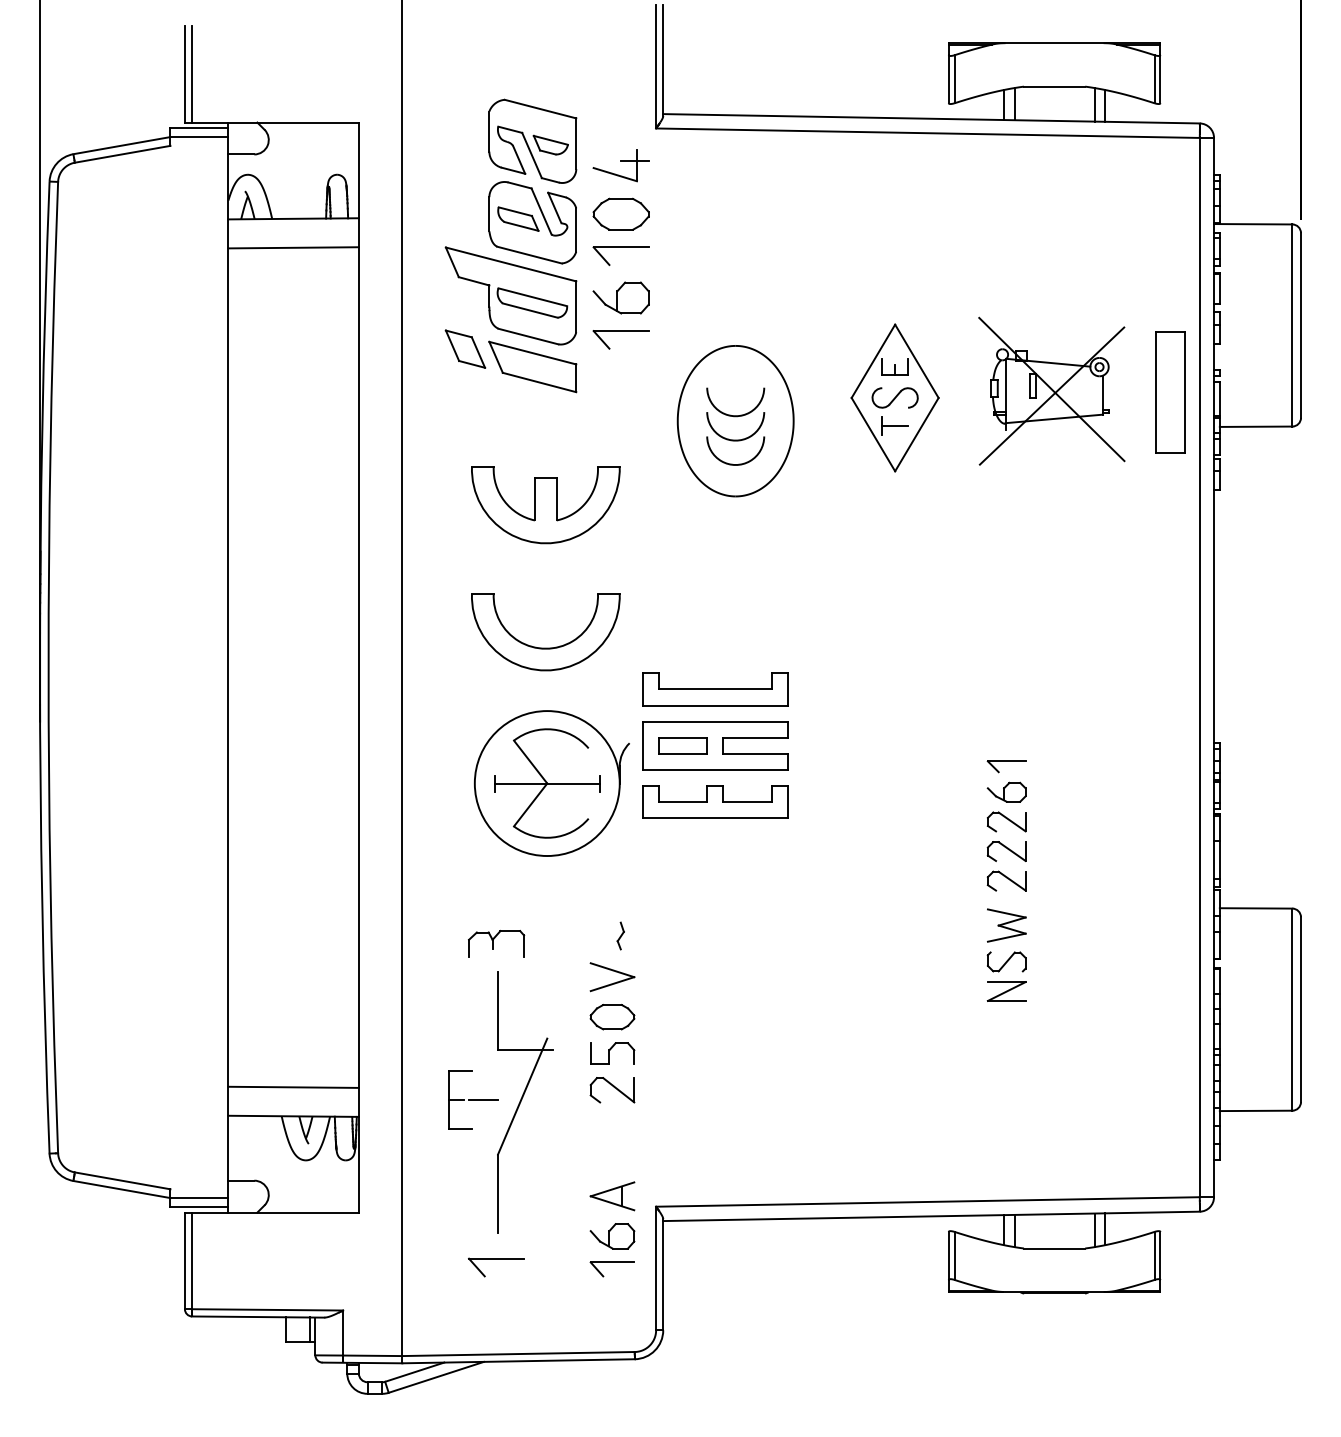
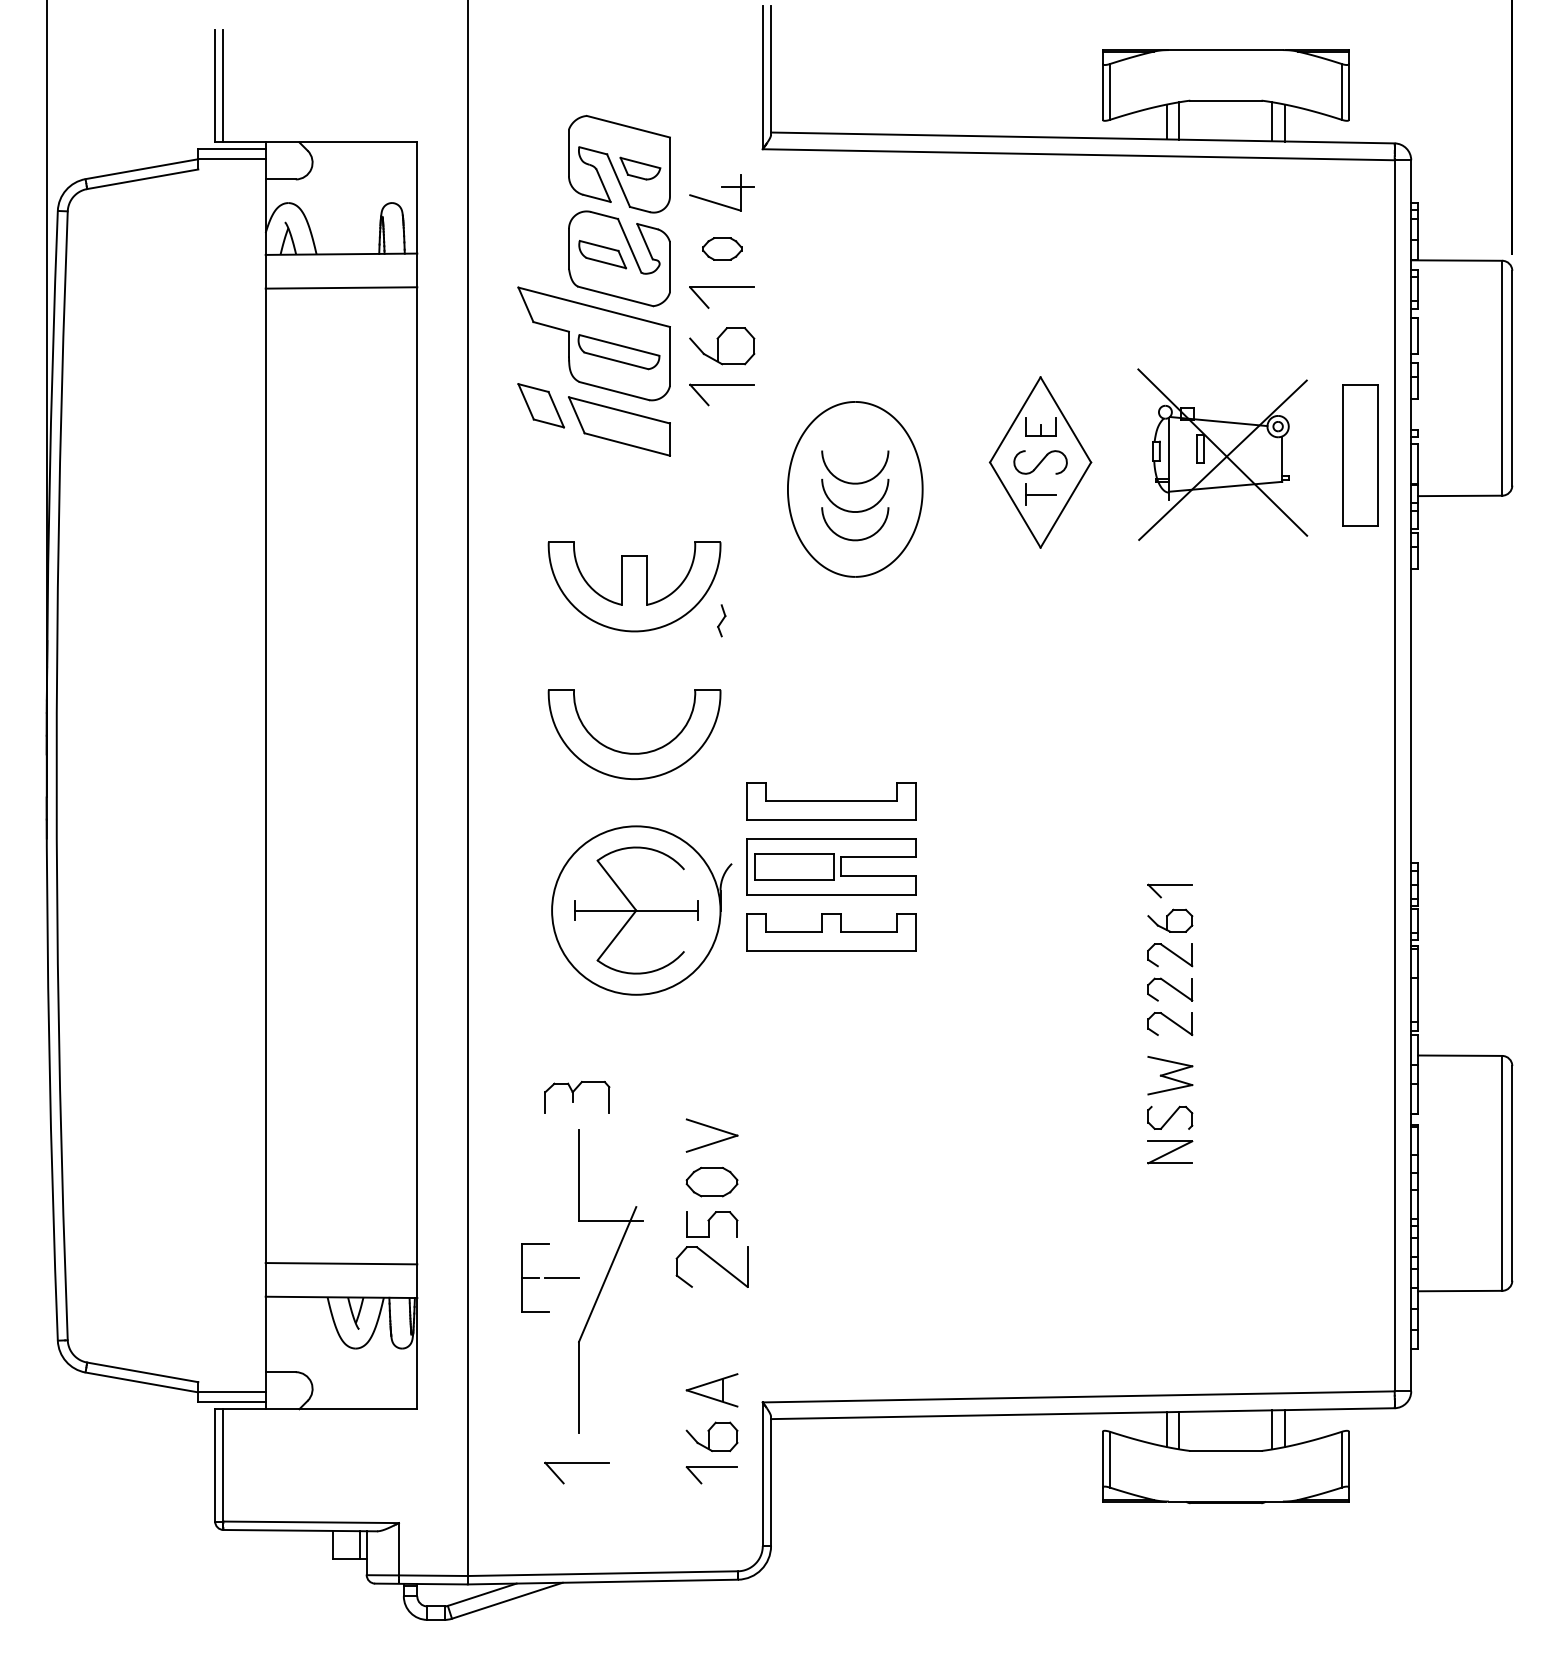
part: (621, 213) -> (722, 248), size x0.6
part: (682, 745) -> (793, 866), size x1.4
part: (620, 935) -> (721, 620), moved
part: (611, 1089) -> (711, 1266), size x1.4

